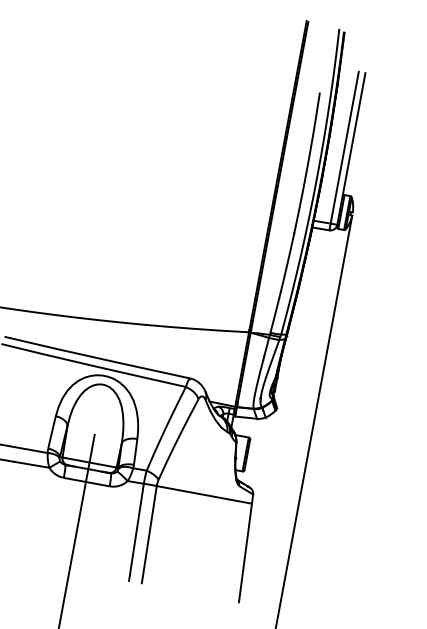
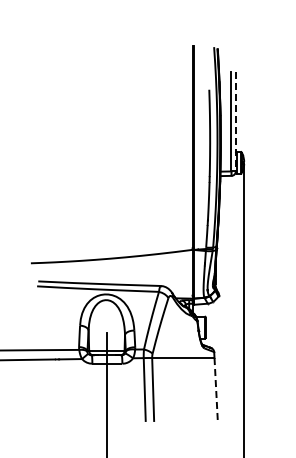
line: (350, 148) -> (235, 121), solid -> dashed
line: (246, 552) -> (216, 389), solid -> dashed

